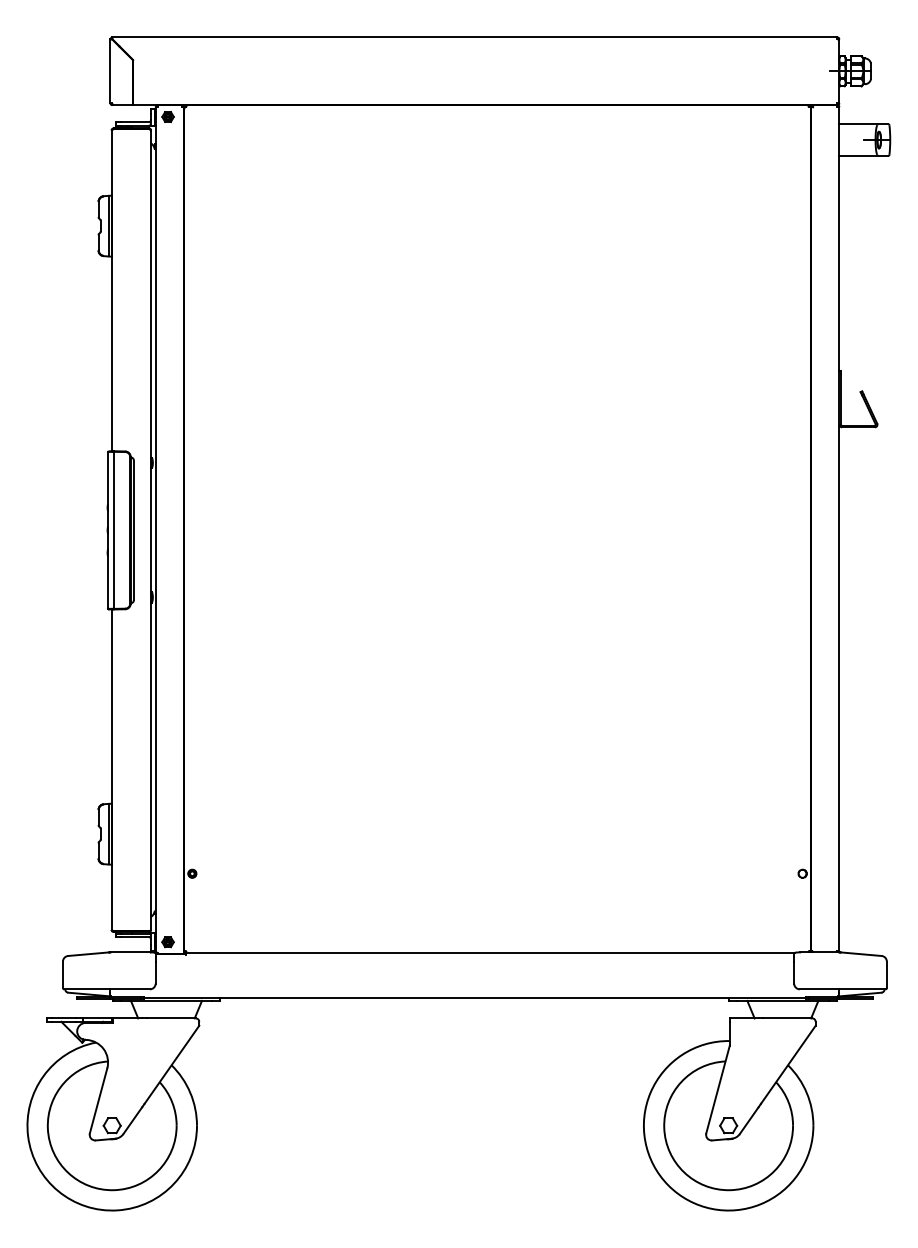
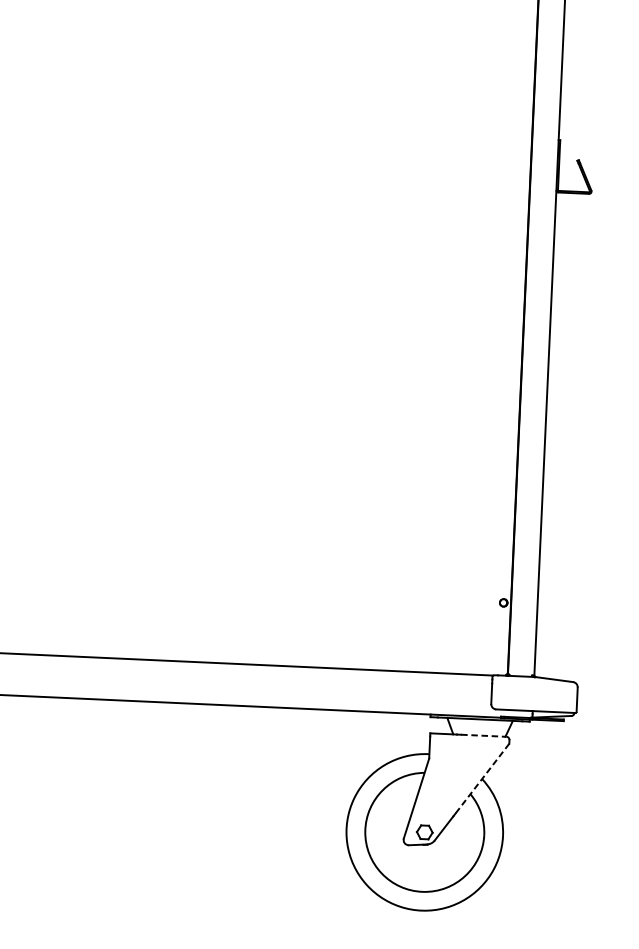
line: (787, 1018) -> (483, 735), solid -> dashed
line: (788, 1064) -> (482, 778), solid -> dashed

